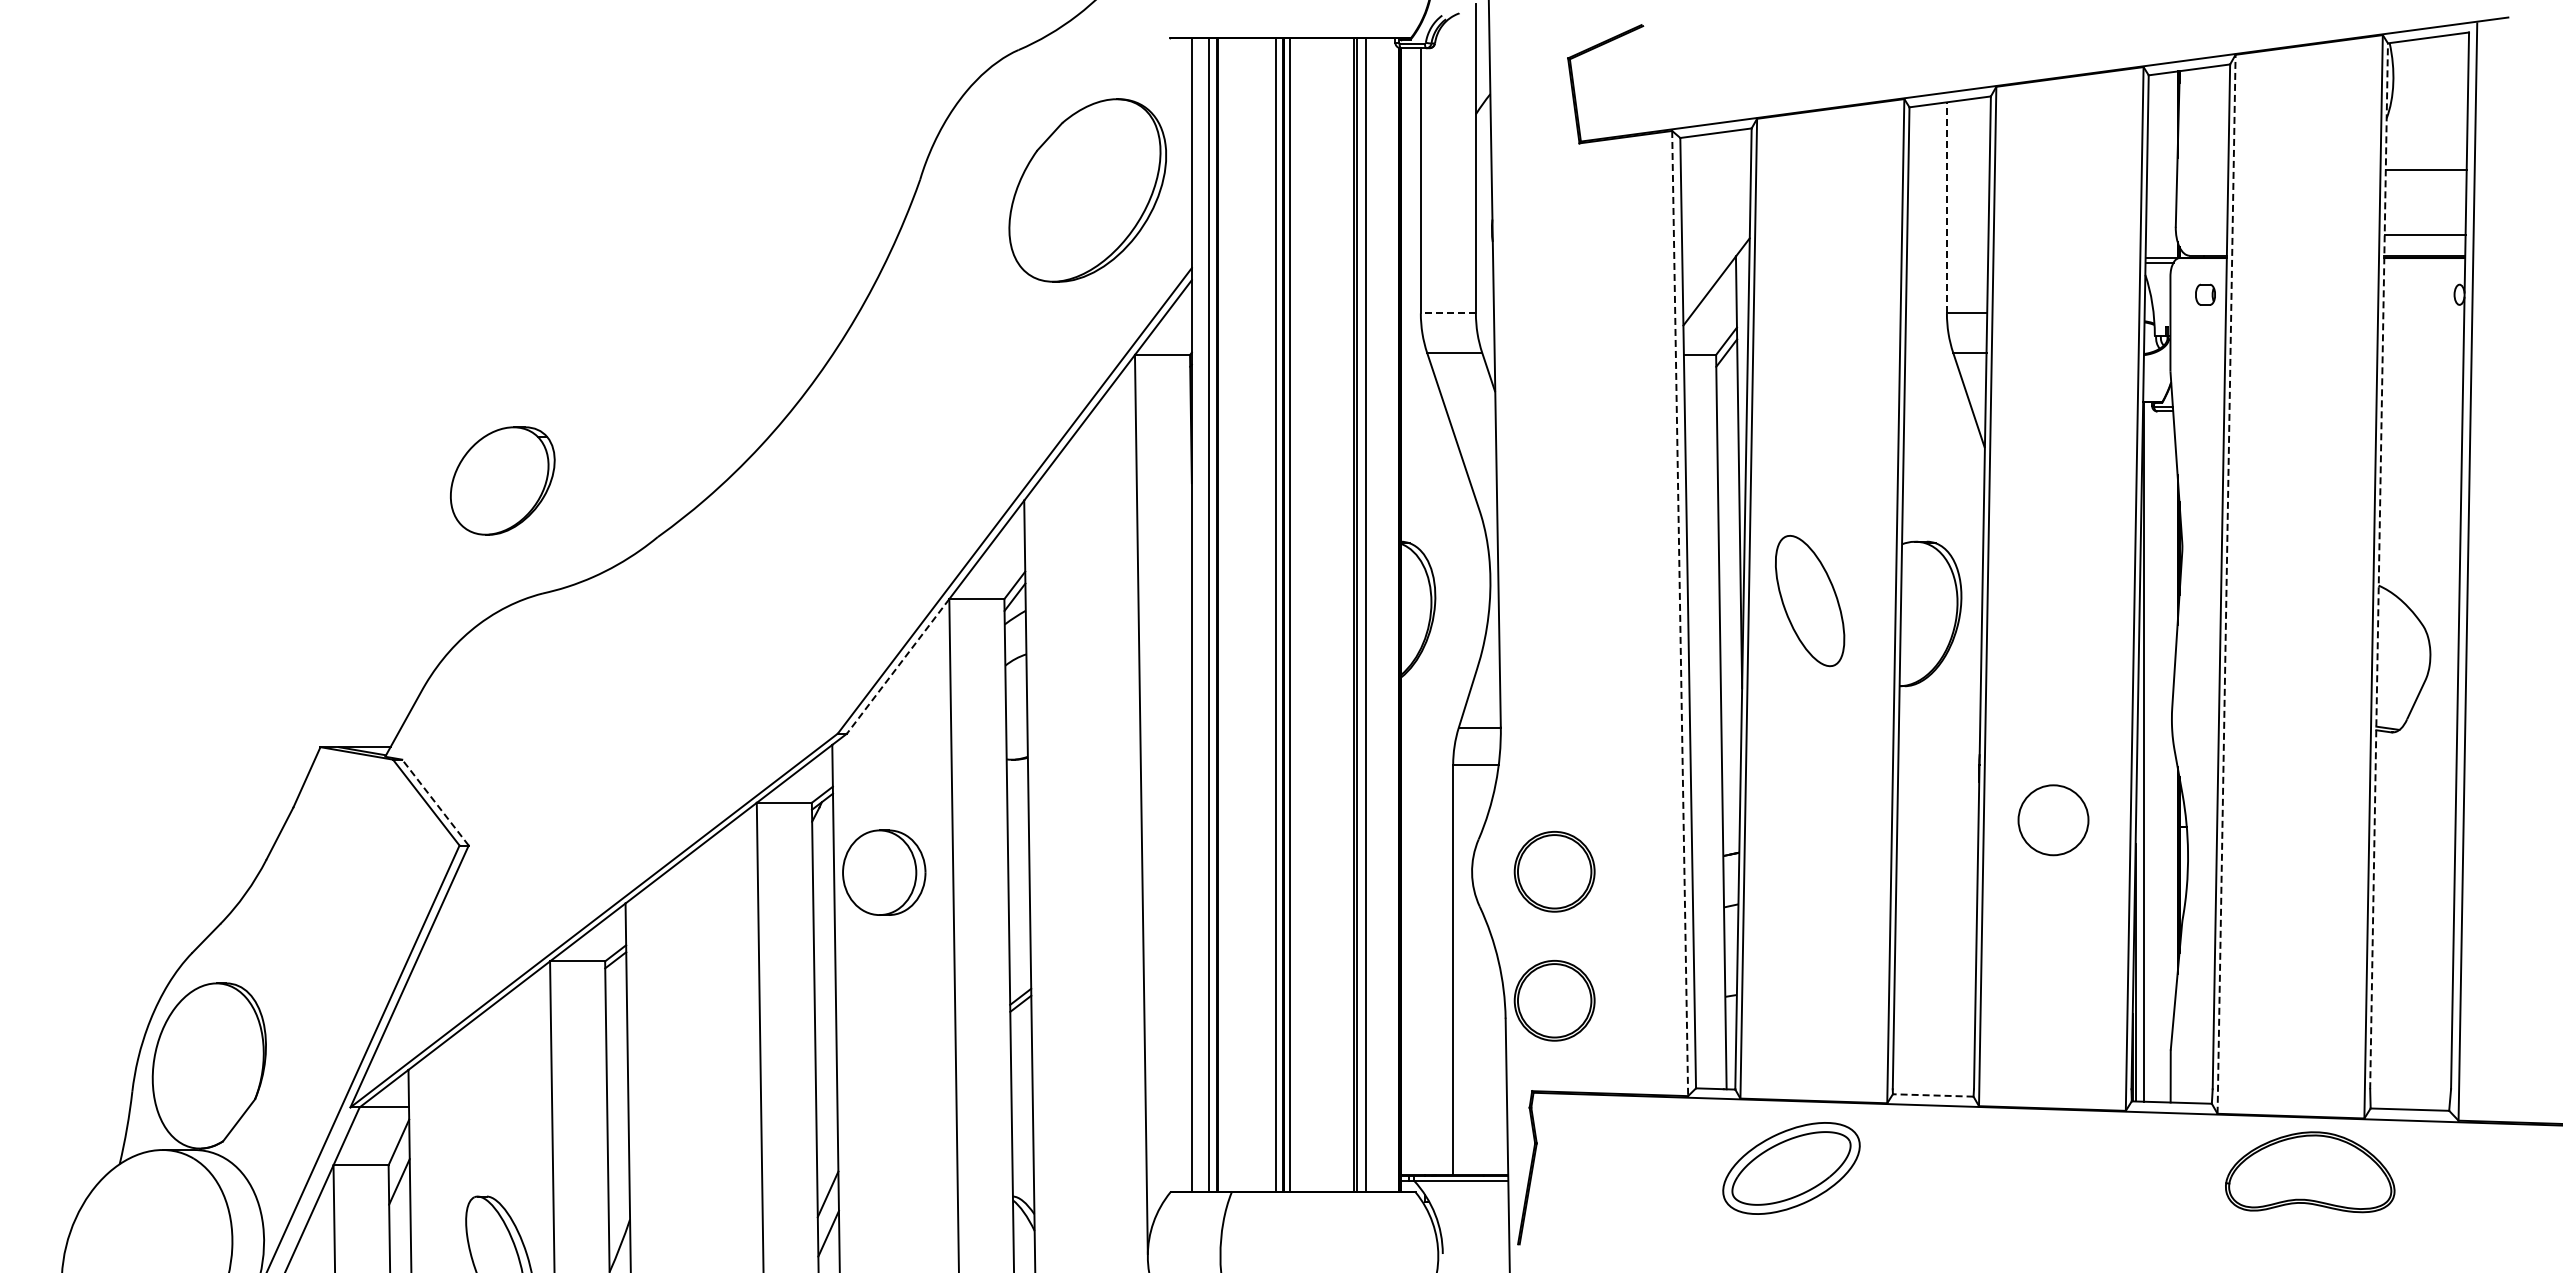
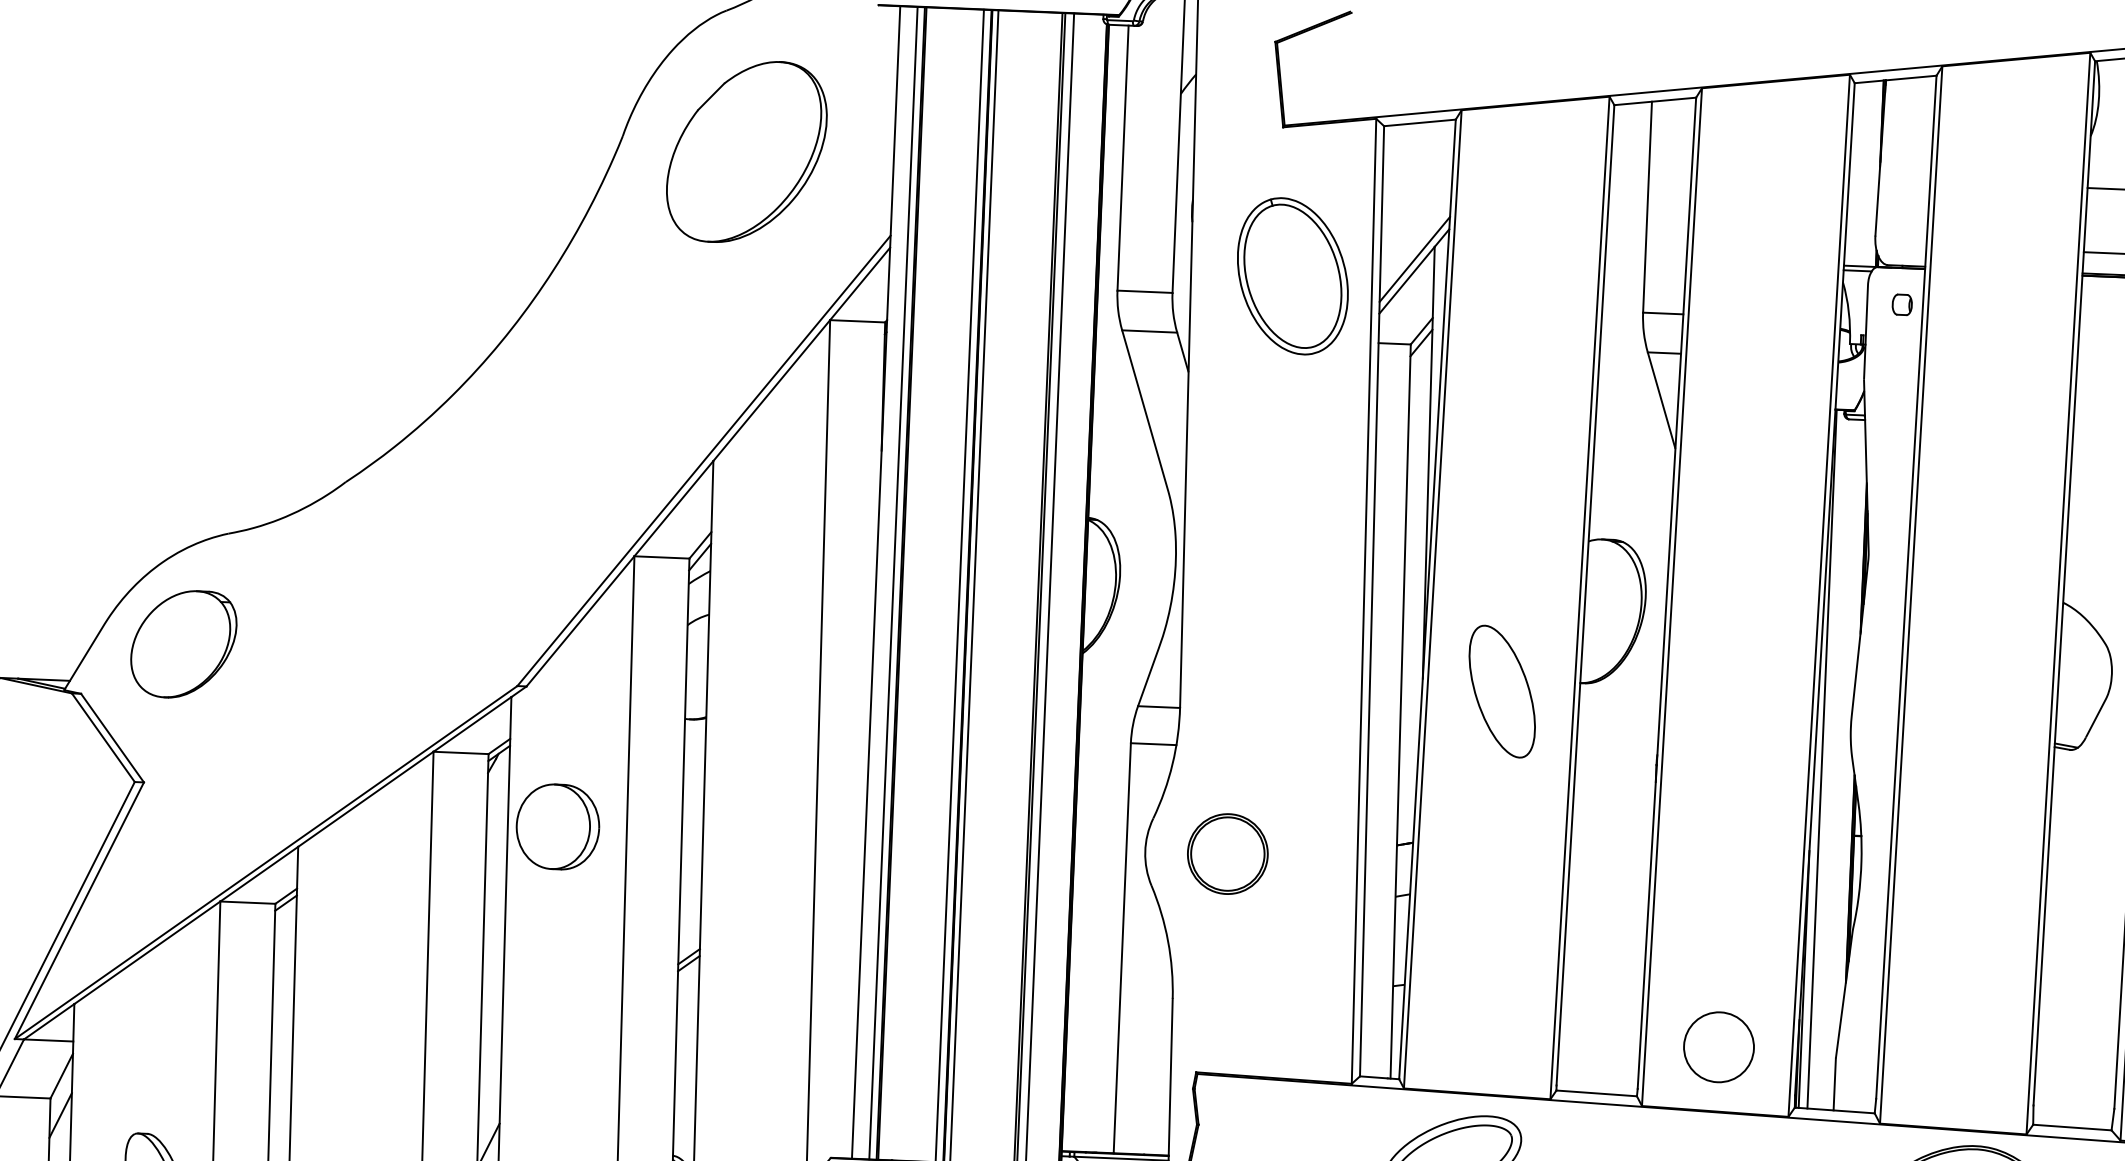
part: (1087, 190) -> (746, 152), moved
line: (1946, 207) -> (1647, 206), dashed -> solid
line: (1716, 269) -> (1414, 259), added
part: (1595, 291) -> (1292, 276), added
line: (1448, 313) -> (1145, 291), dashed -> solid
part: (502, 480) -> (183, 643), moved
line: (2379, 565) -> (2064, 582), dashed -> solid
line: (2226, 584) -> (1911, 595), dashed -> solid
part: (1810, 601) -> (1502, 692), moved
line: (1680, 613) -> (1364, 601), dashed -> solid
line: (898, 666) -> (580, 621), dashed -> solid
line: (435, 802) -> (112, 737), dashed -> solid
circle: (2053, 820) -> (1718, 1047), moved
part: (1554, 1000) -> (1222, 982), removed
line: (1932, 1095) -> (1595, 1093), dashed -> solid

